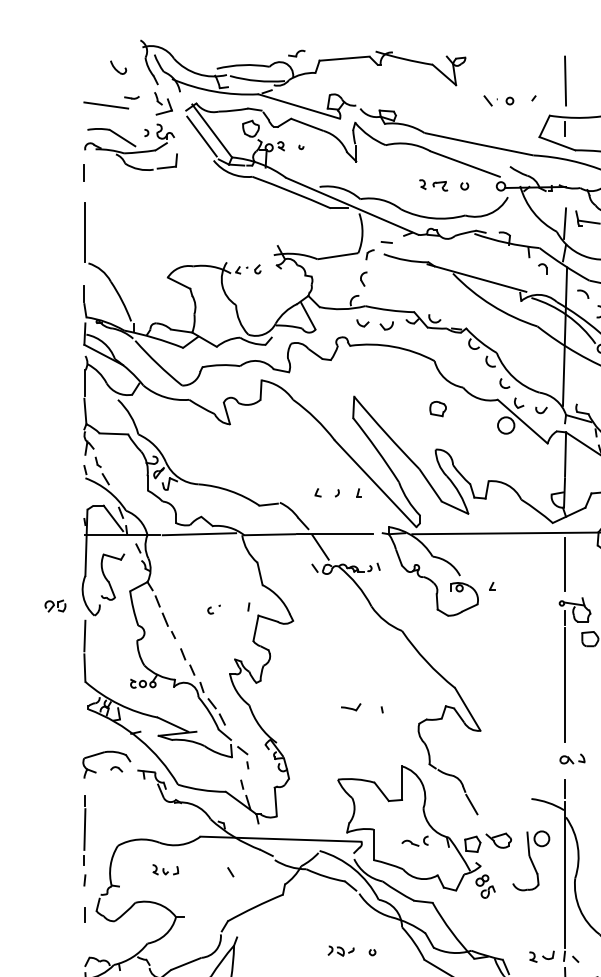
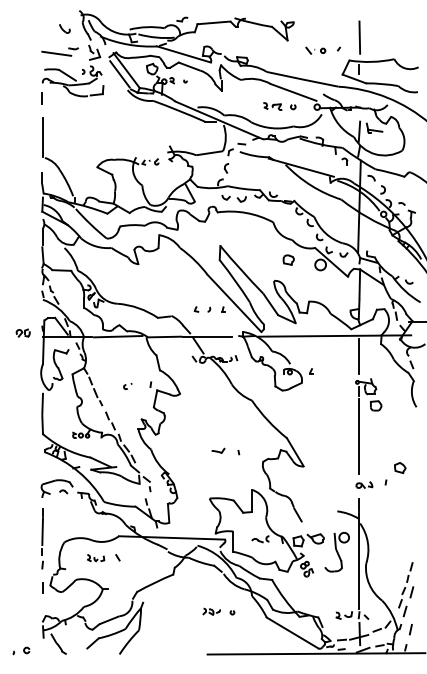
part: (437, 408) -> (288, 259), moved
part: (54, 605) -> (22, 332), moved
line: (230, 871) -> (117, 557), moved

